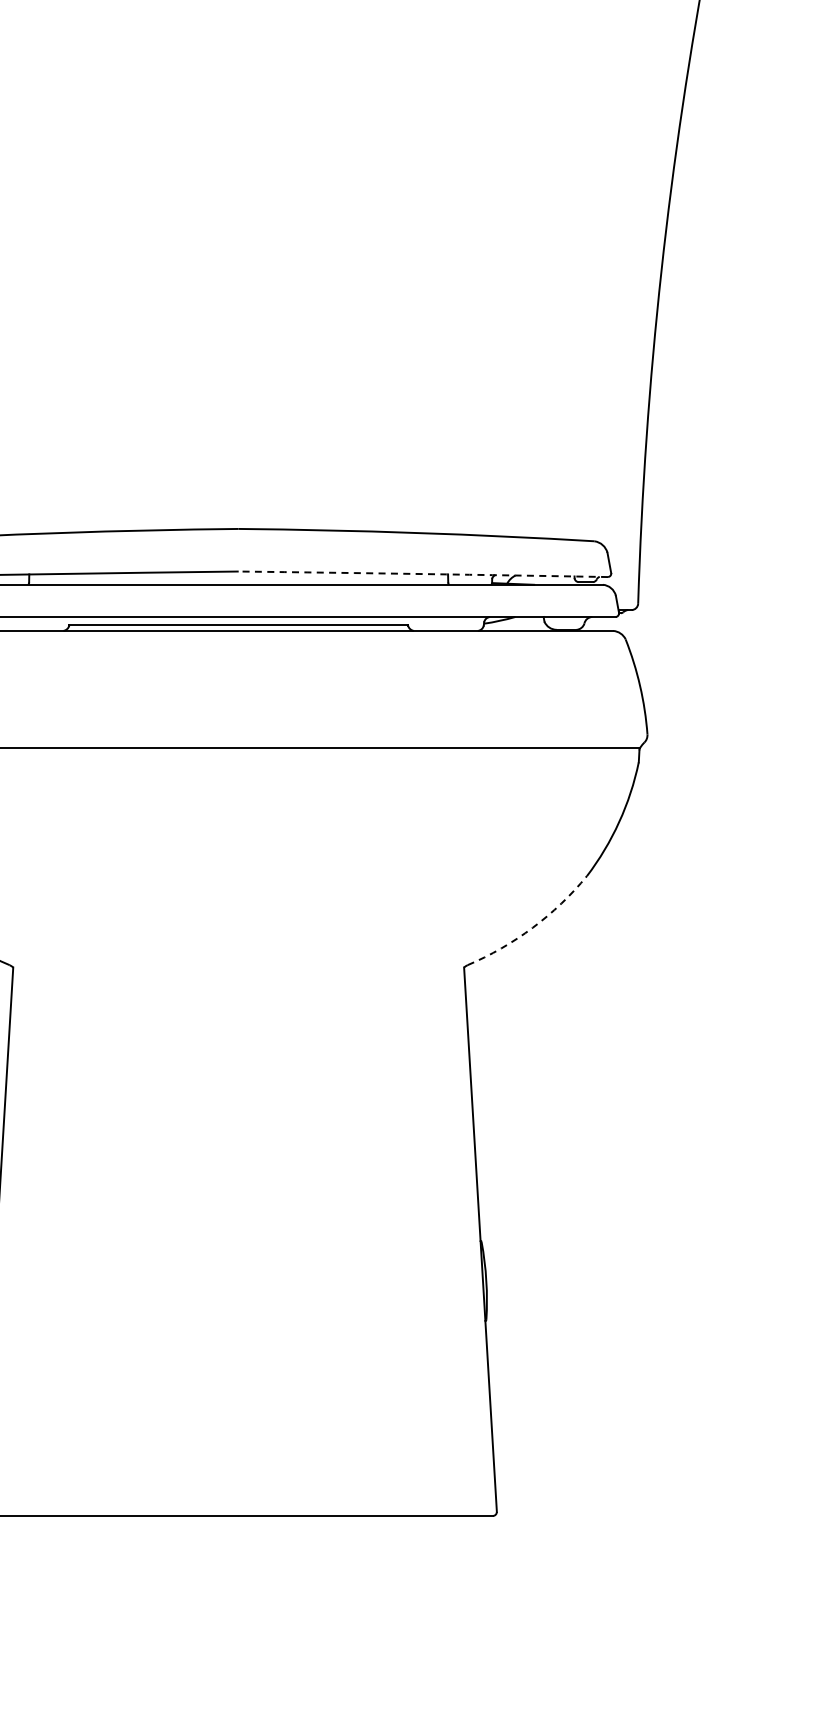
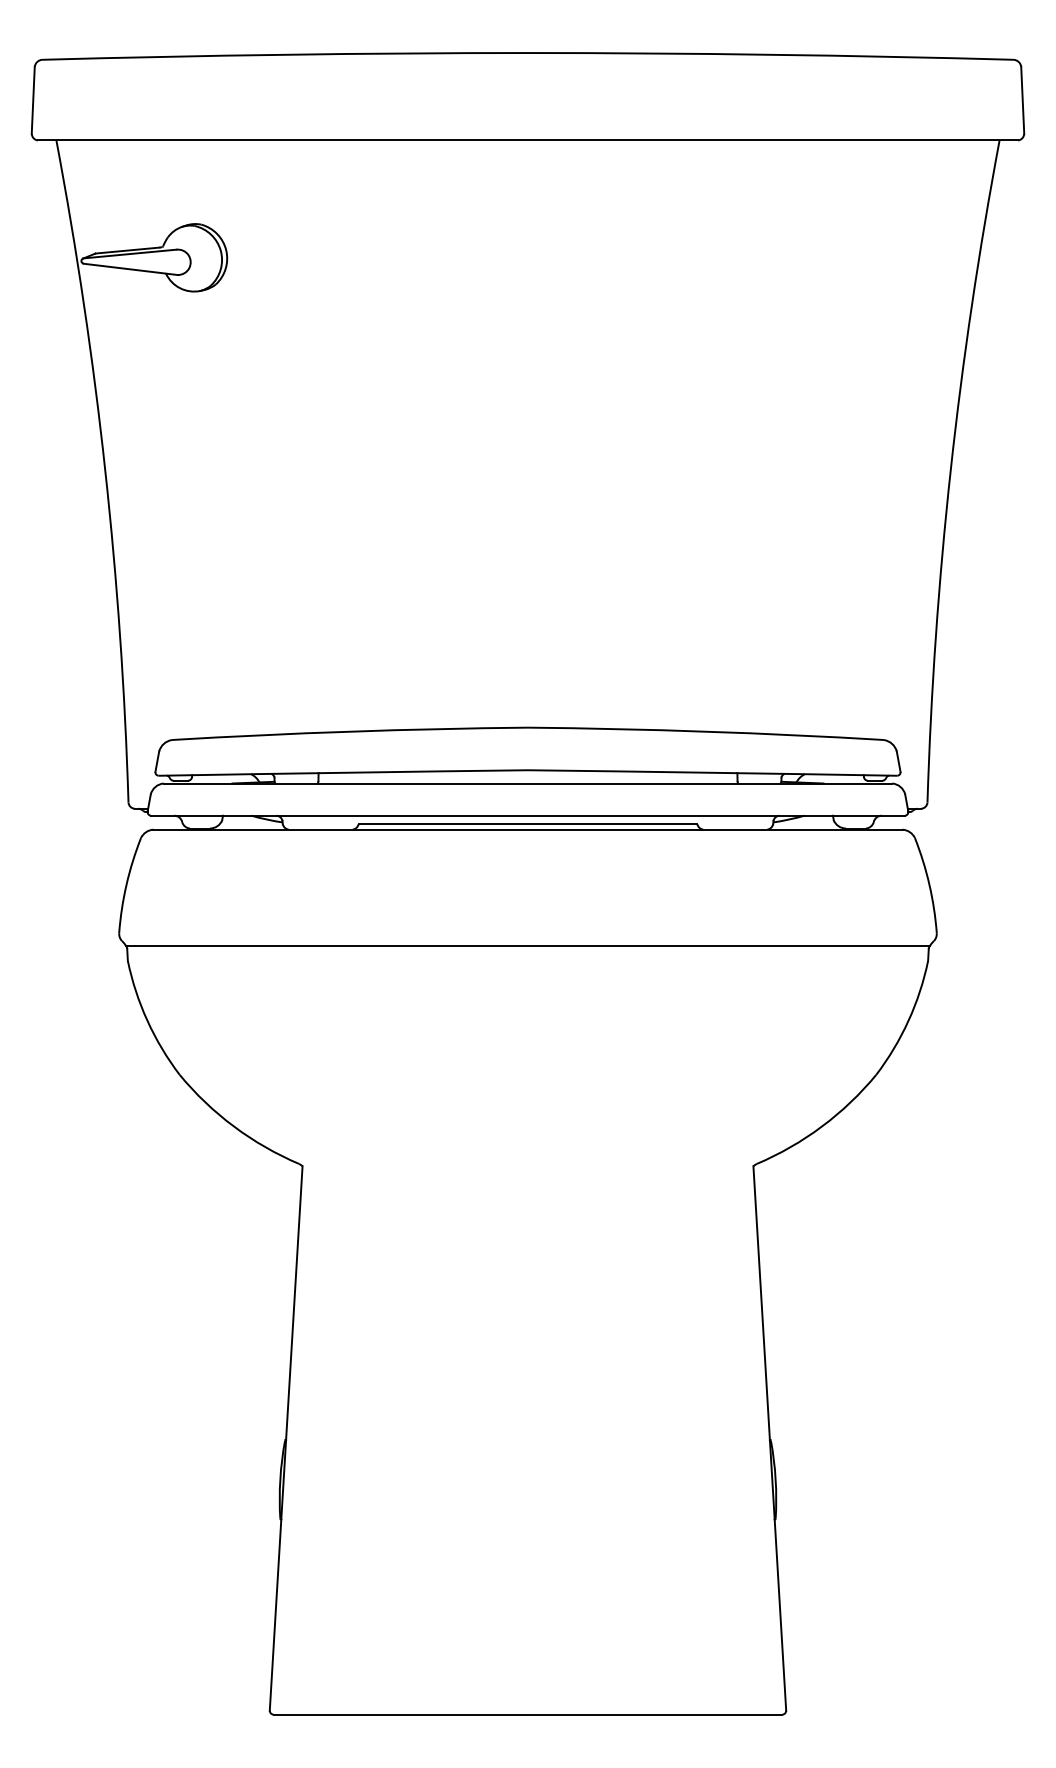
arc: (423, 573) -> (712, 772), dashed -> solid
arc: (533, 927) -> (822, 1126), dashed -> solid

